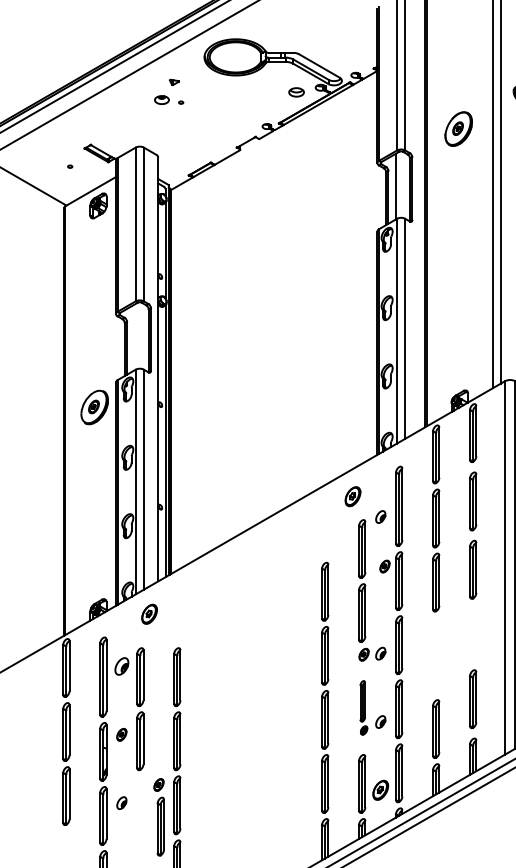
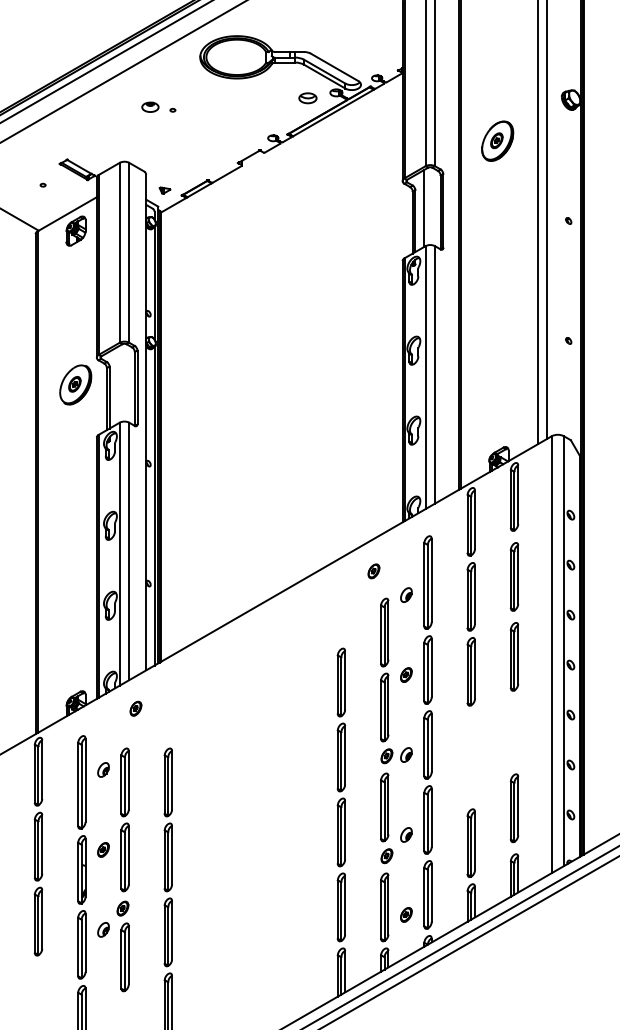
part: (173, 82) -> (164, 190), moved
part: (94, 407) -> (75, 384), moved
part: (352, 496) -> (373, 571), size x0.62
part: (385, 566) -> (406, 674), moved
part: (149, 613) -> (135, 708), size x0.62
part: (121, 666) -> (103, 769), size x0.71
part: (363, 707) -> (386, 818), size x1.43
part: (380, 790) -> (406, 914), size x0.62
part: (158, 817) -> (122, 946), moved

